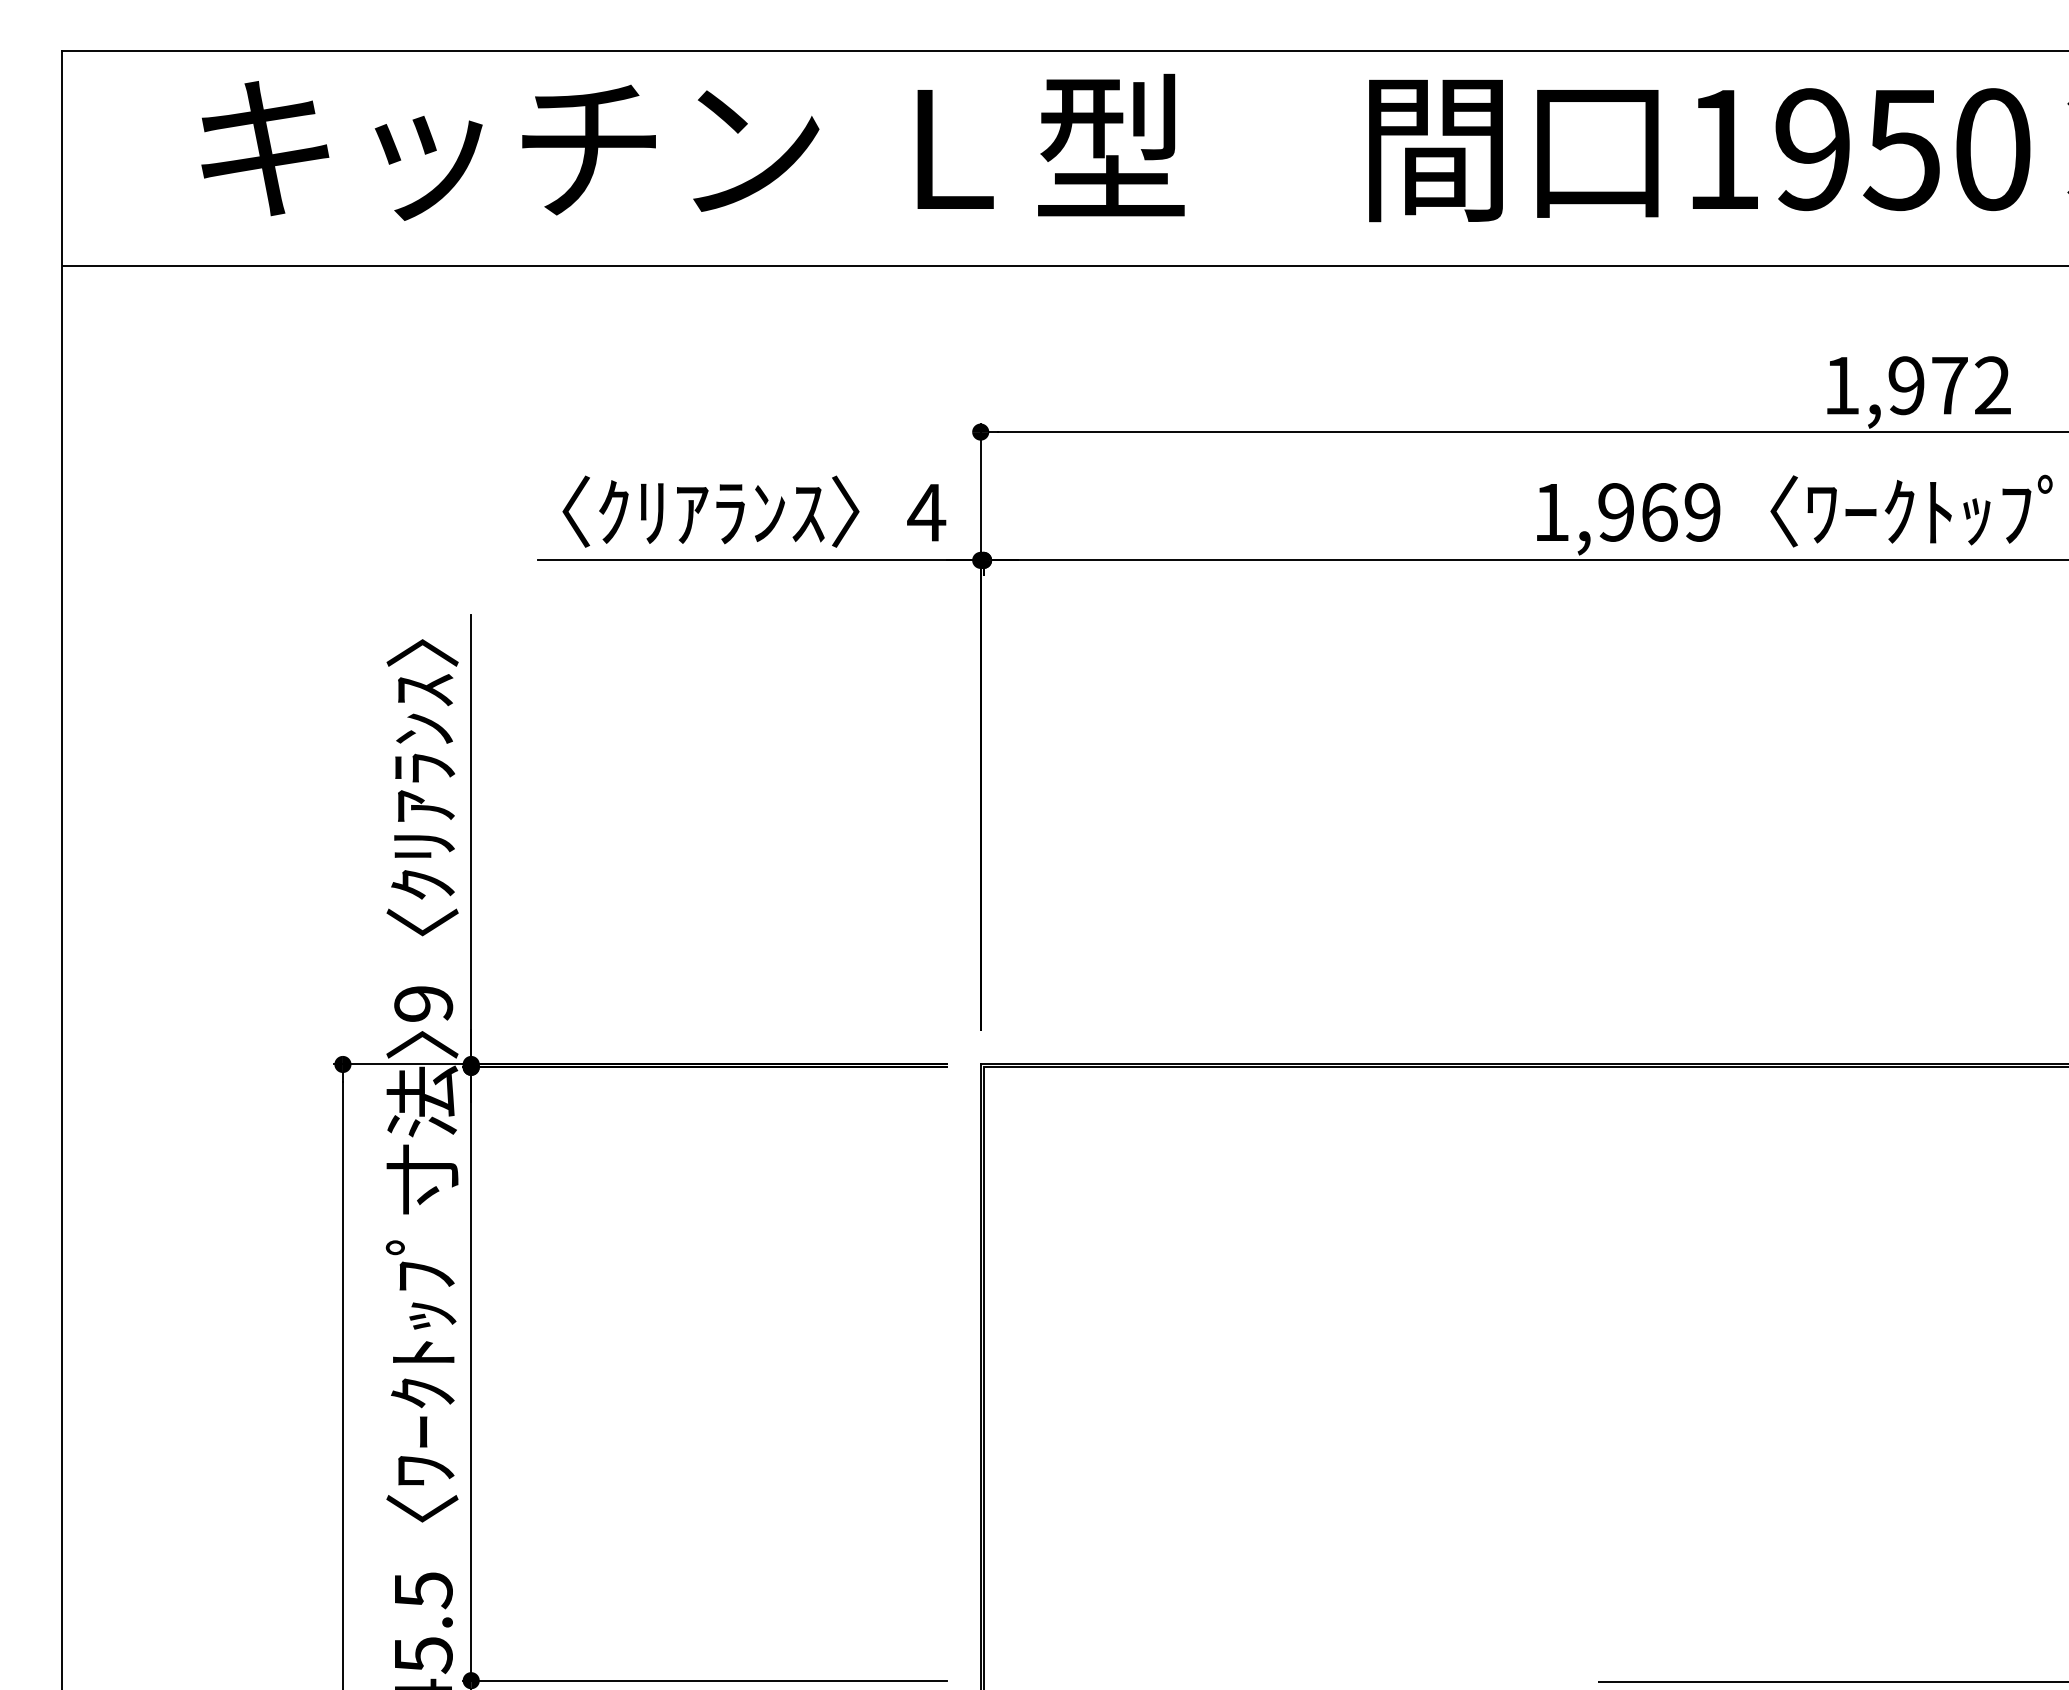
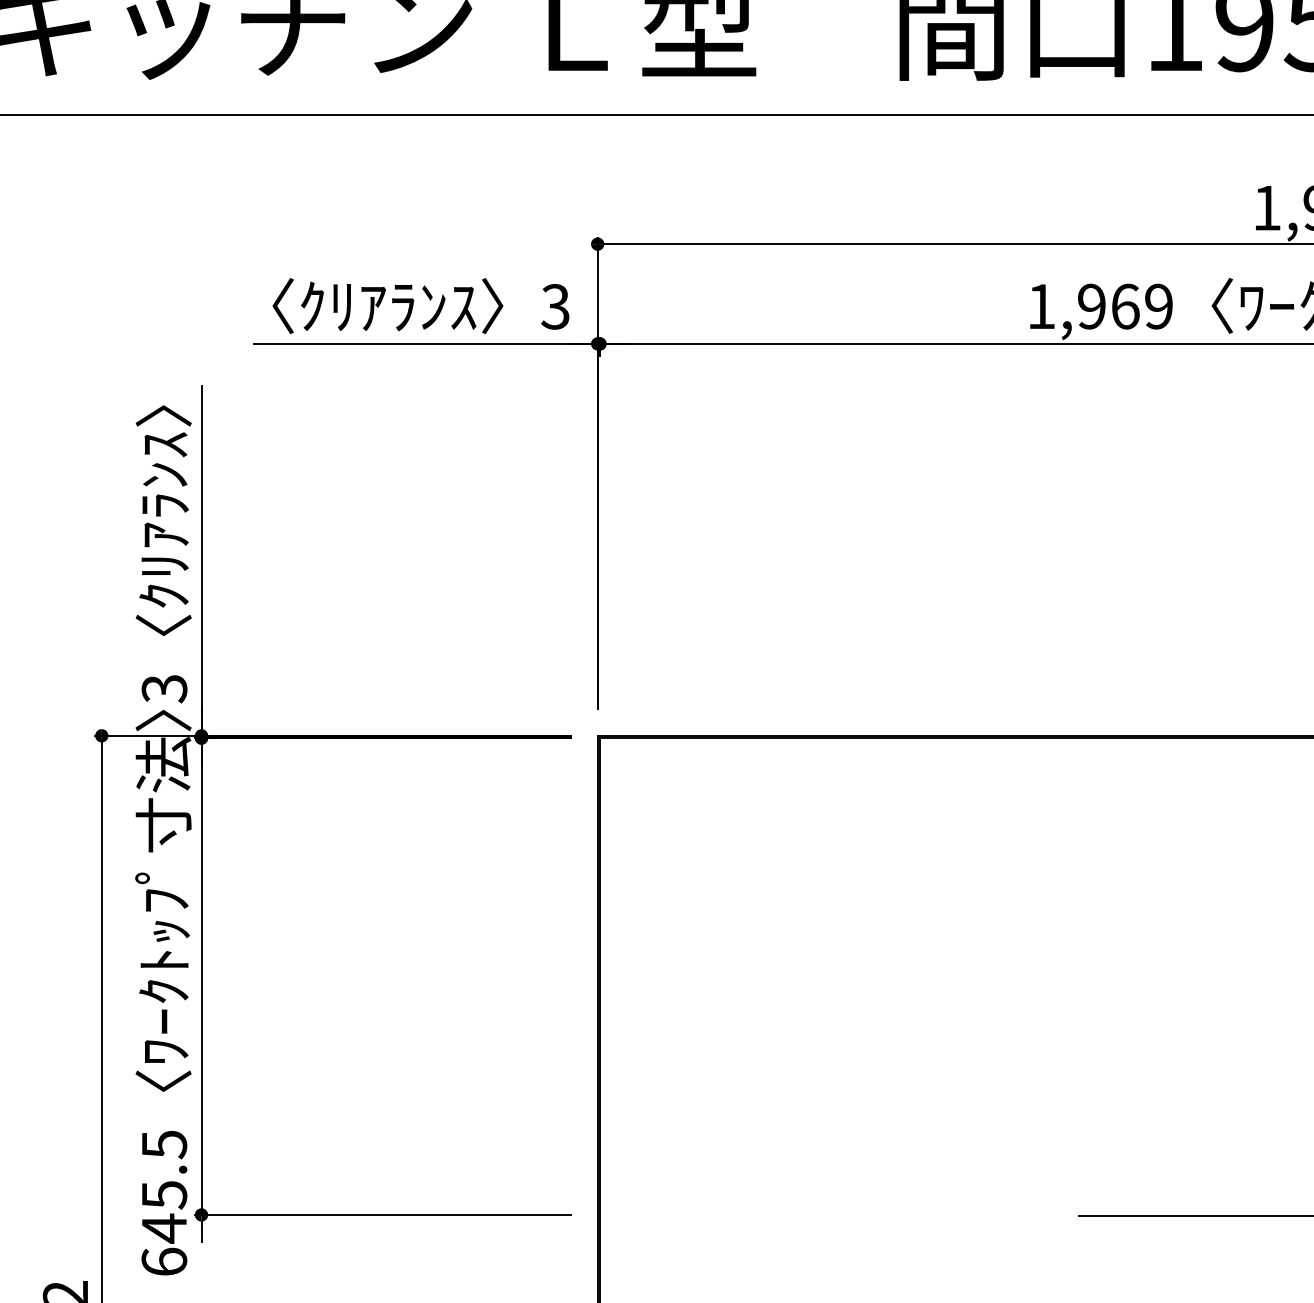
text: (926, 512) -> (555, 306), 4 -> 3
text: (423, 1004) -> (164, 689), 9 -> 3

